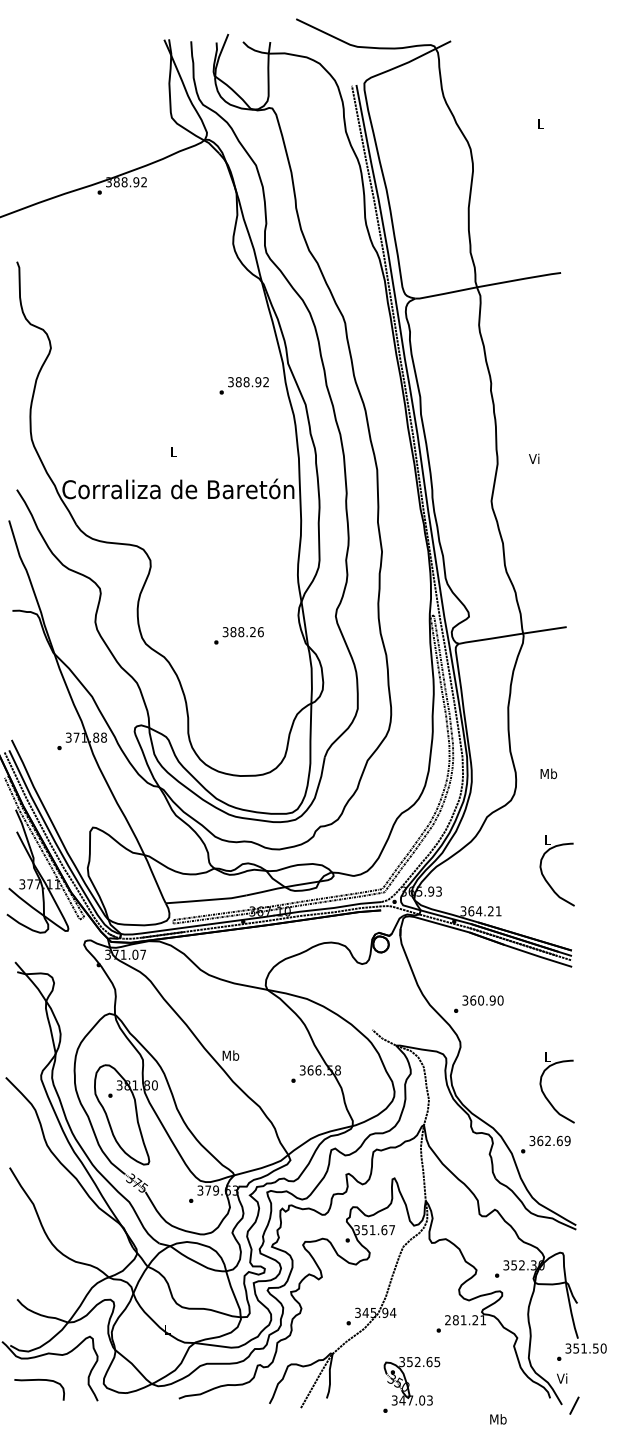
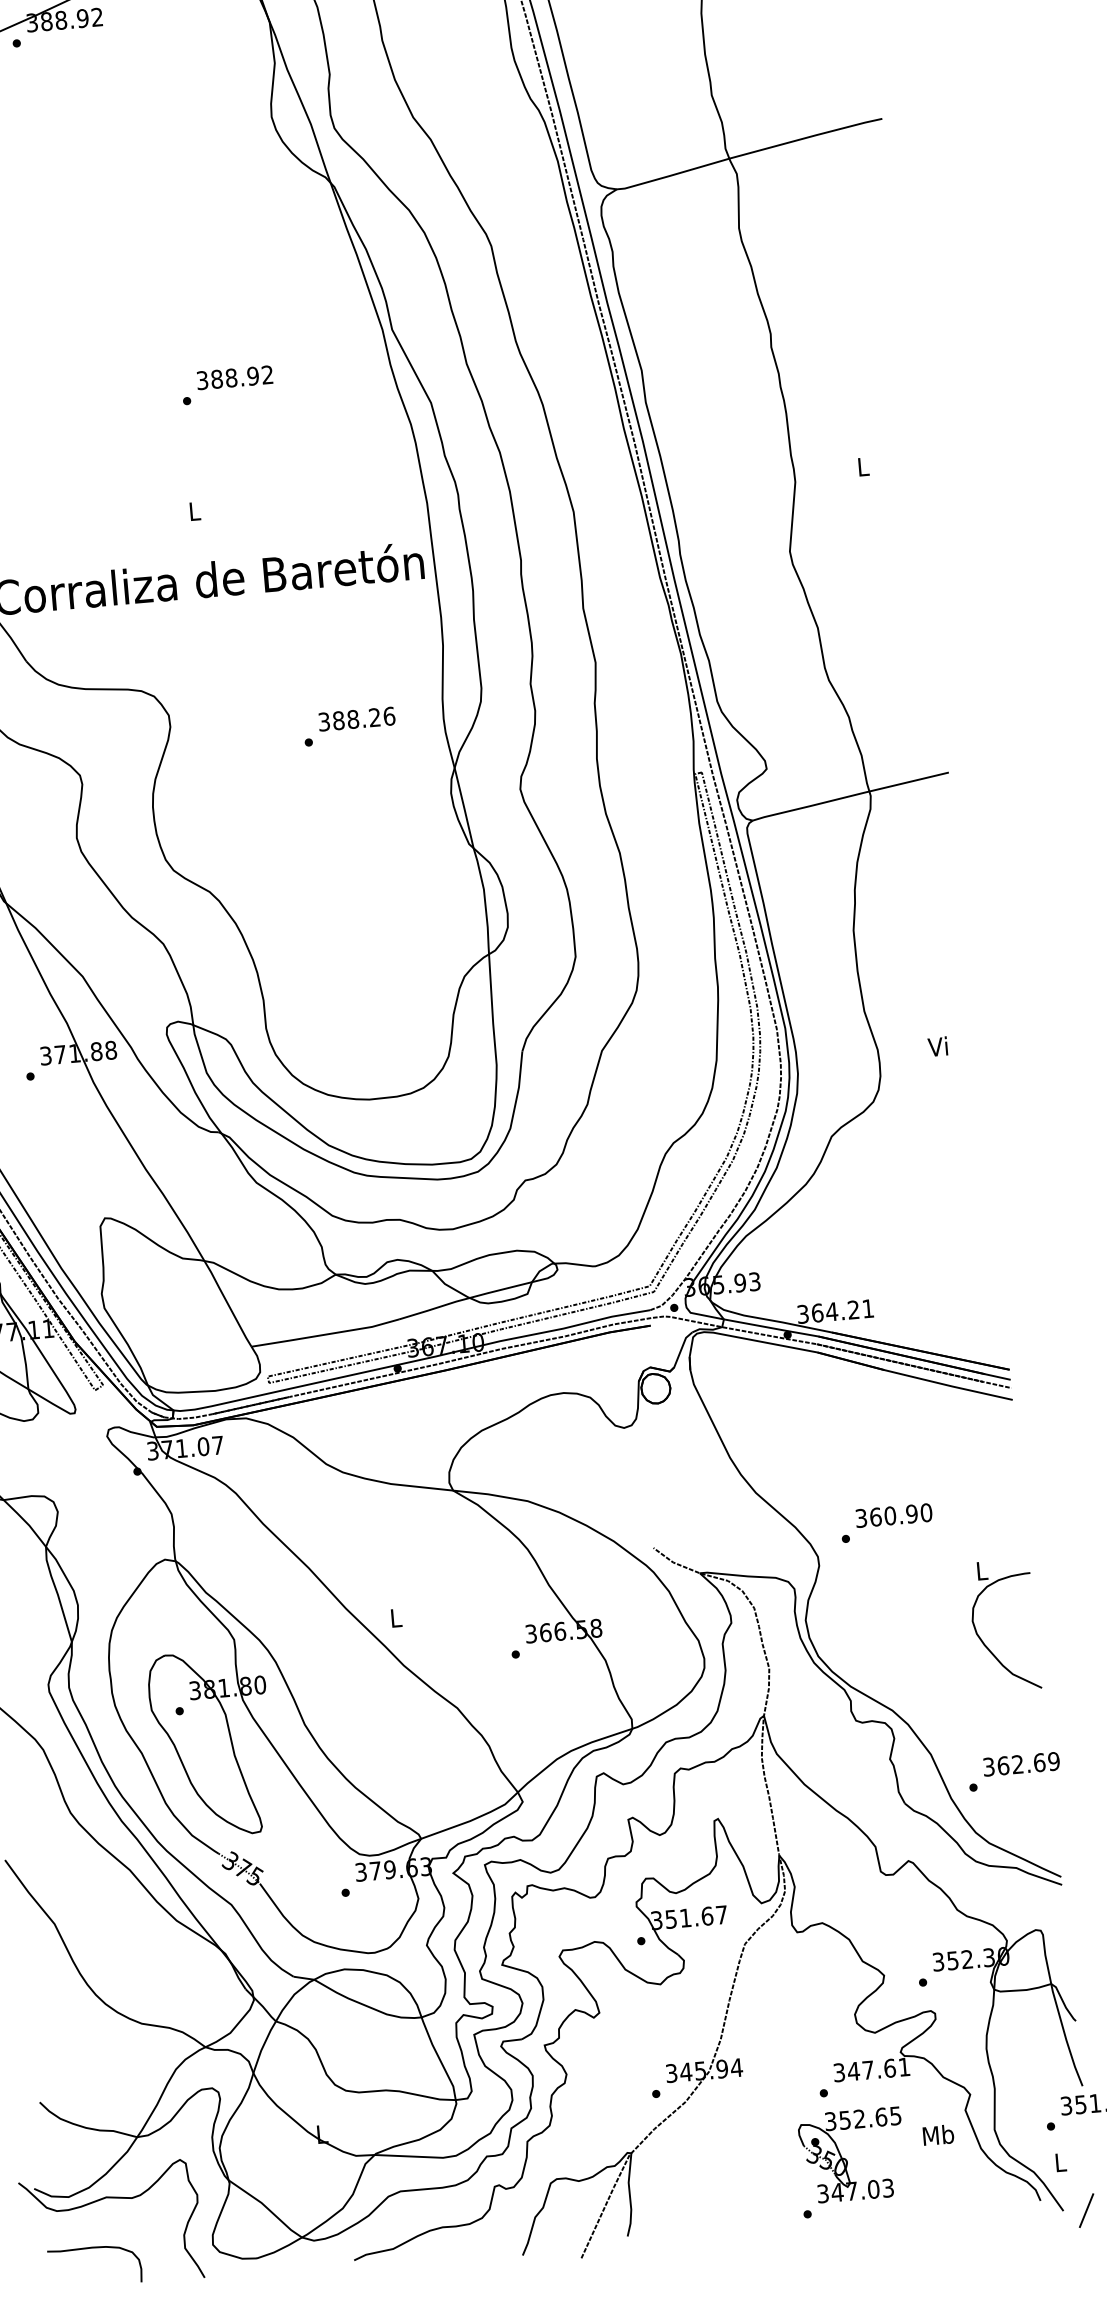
text: (243, 385) -> (226, 384), moved
text: (534, 458) -> (862, 466), Vi -> L
text: (238, 635) -> (348, 726), moved
text: (548, 773) -> (938, 1046), Mb -> Vi
part: (544, 875) -> (947, 1235), removed
text: (478, 1003) -> (886, 1521), moved
text: (230, 1055) -> (395, 1617), Mb -> L
text: (545, 1144) -> (1013, 1771), moved
text: (461, 1320) -> (864, 2071), 281.21 -> 347.61
text: (562, 1378) -> (1060, 2162), Vi -> L
part: (411, 1384) -> (851, 2161), moved
text: (498, 1419) -> (938, 2135), moved

